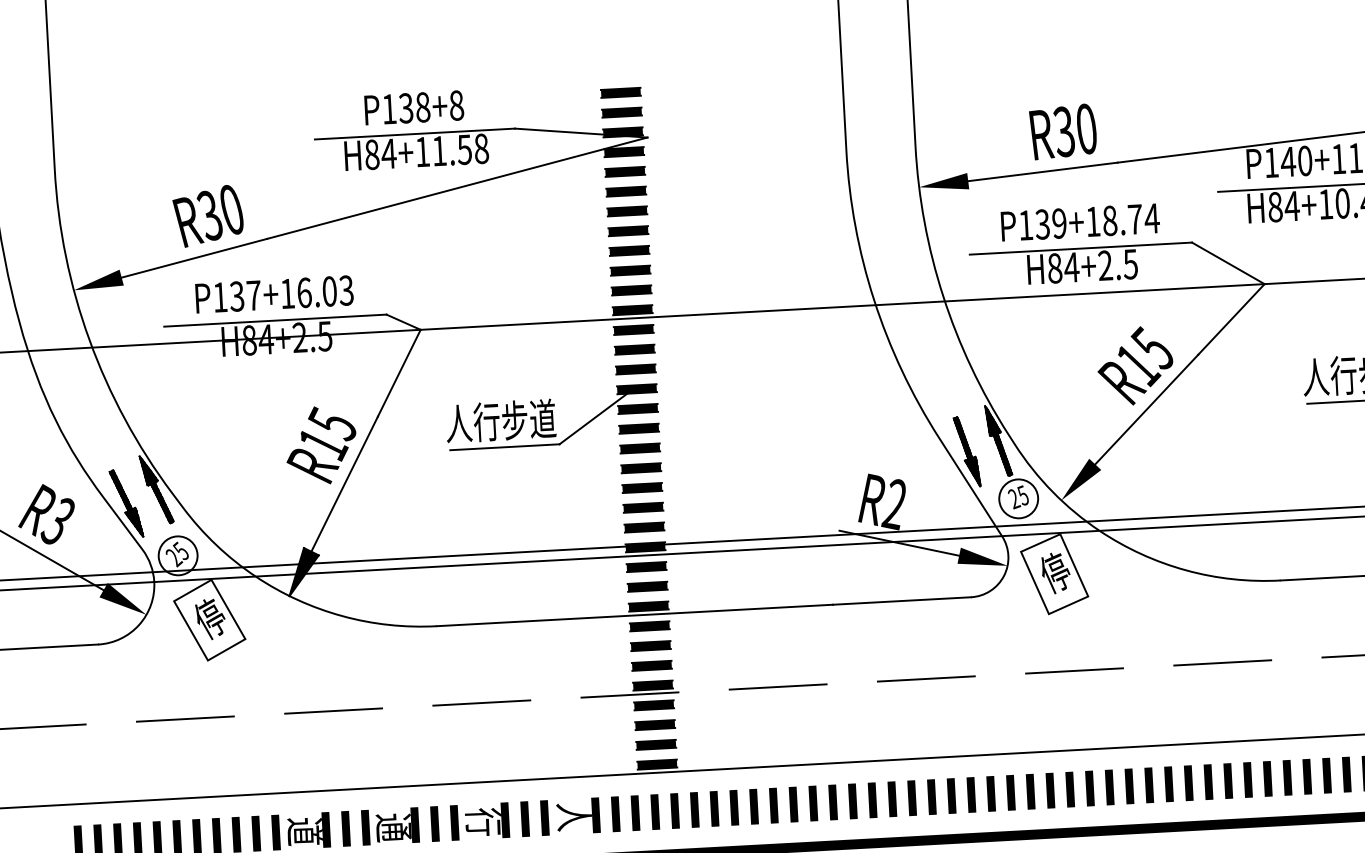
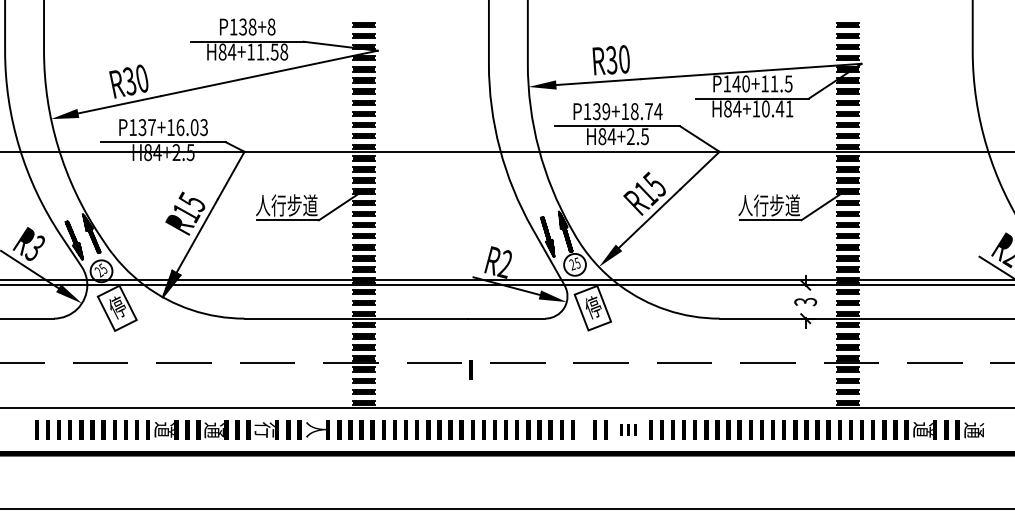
line: (843, 694) -> (470, 369), added
part: (1129, 786) -> (628, 429), size x0.6
fill: (1049, 790) -> (583, 429), removed

